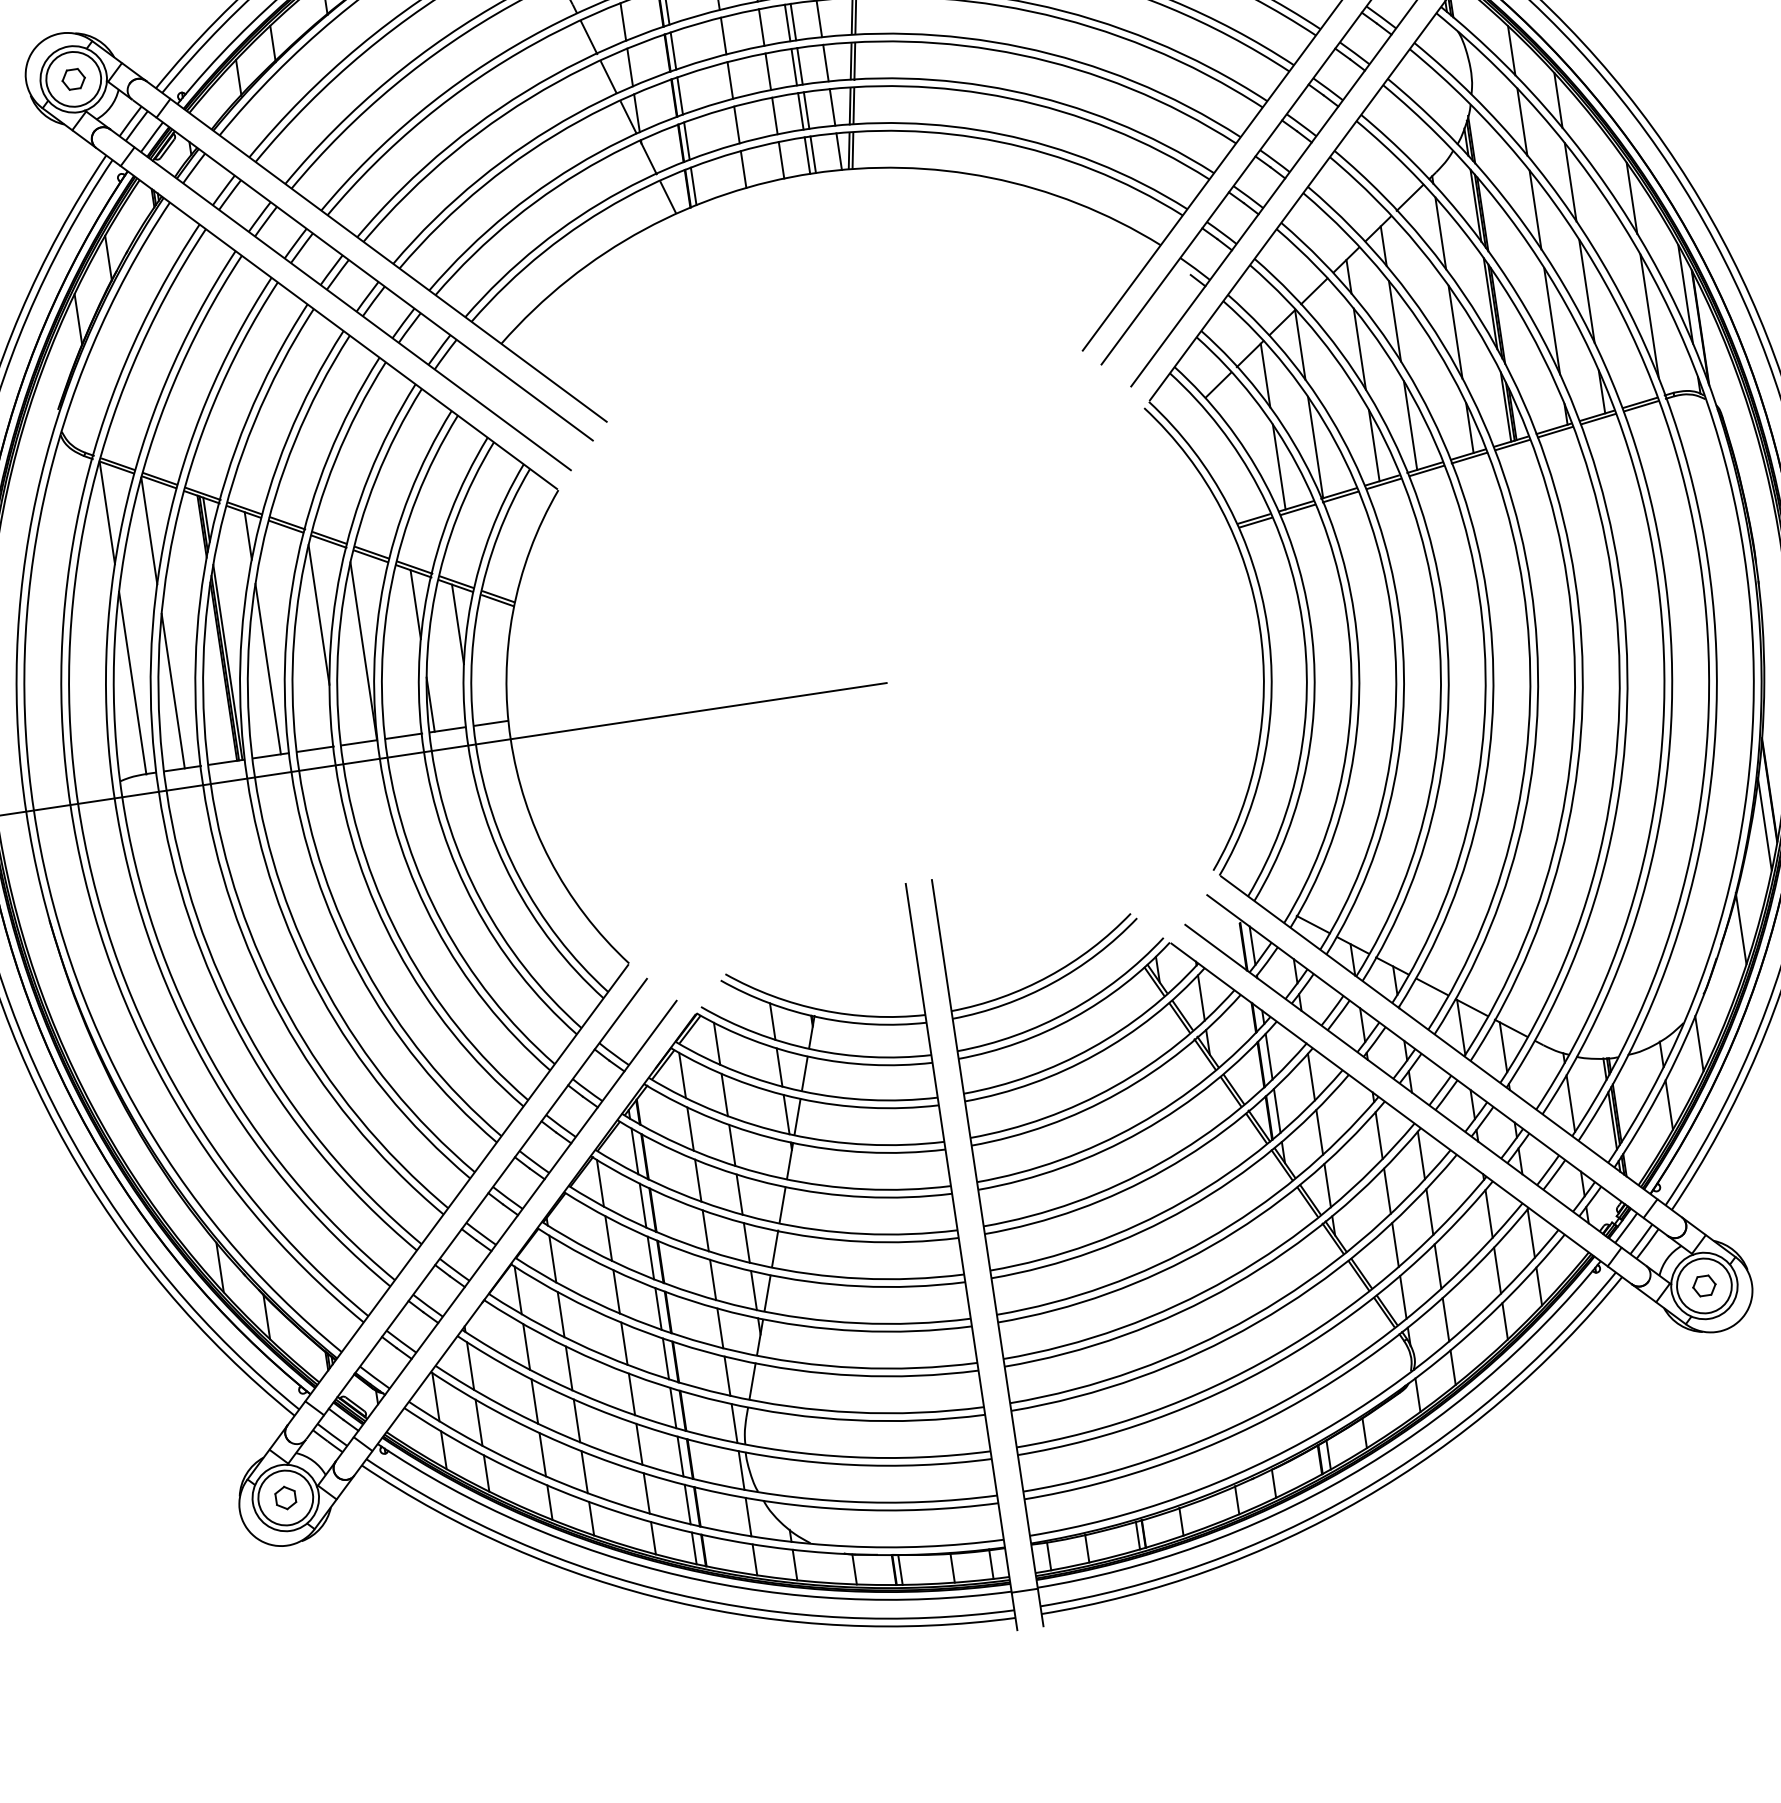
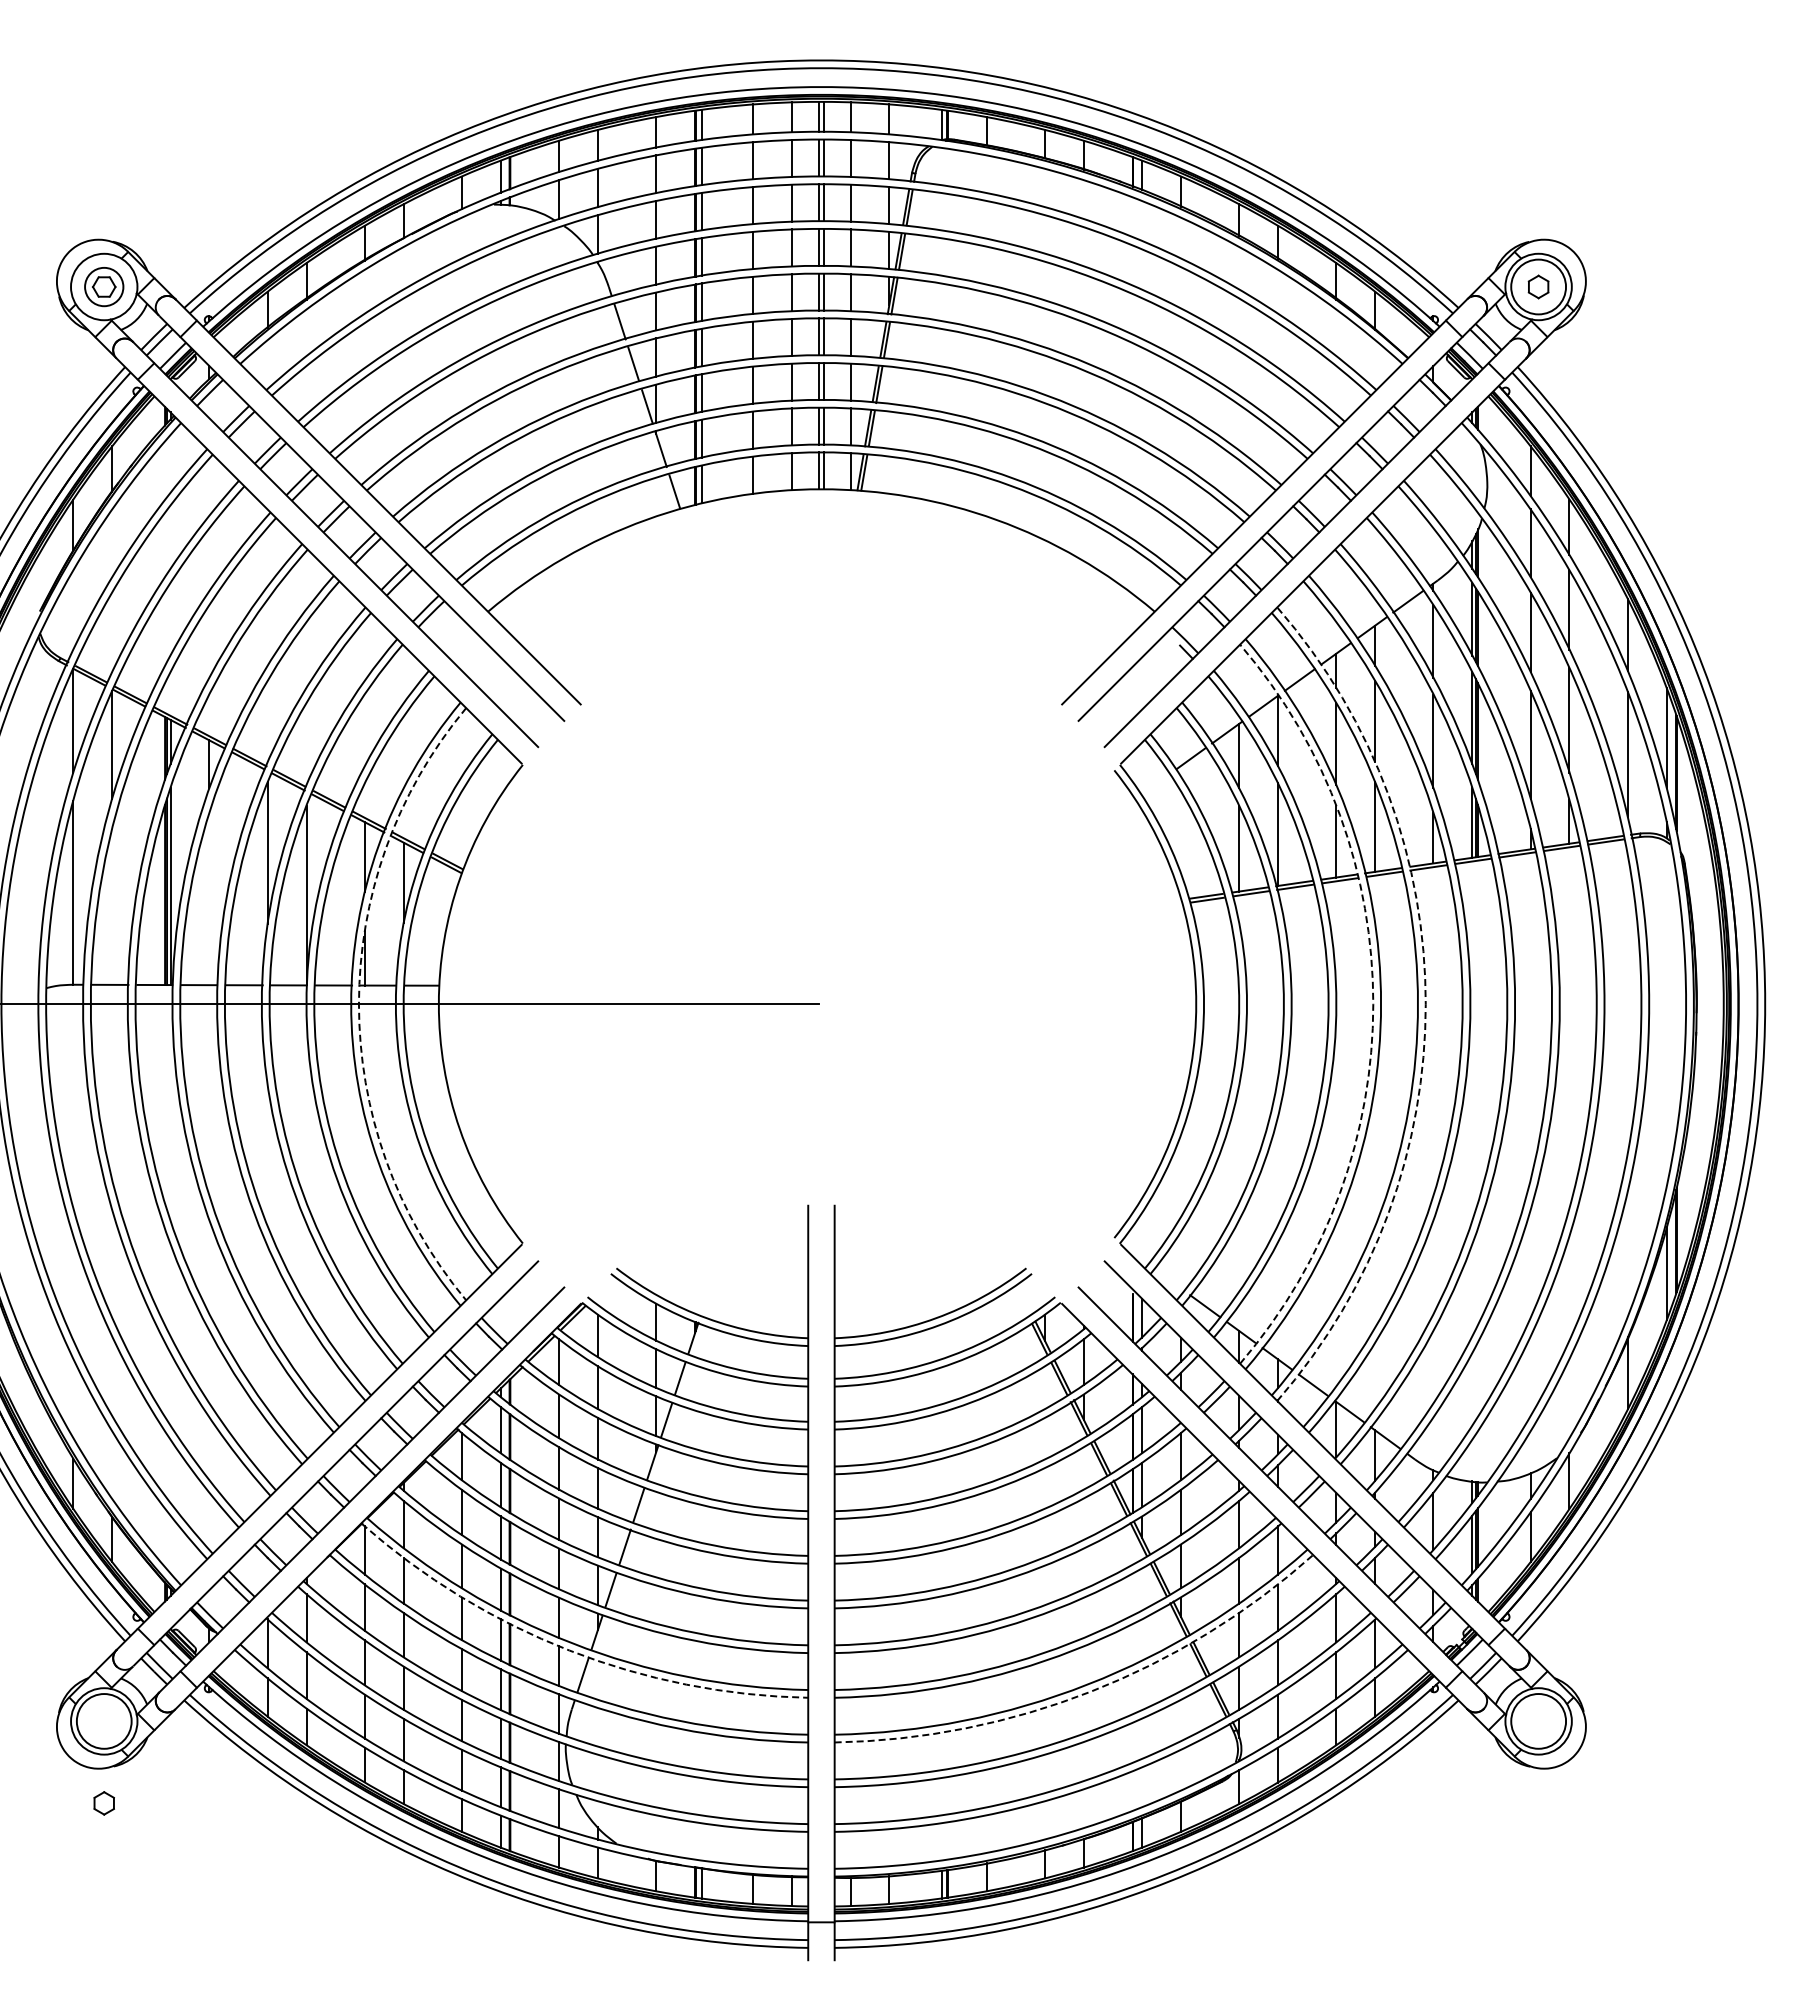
circle: (72, 78) -> (103, 286), size x0.7
arc: (1486, 593) -> (1425, 1004), solid -> dashed
arc: (1435, 601) -> (1373, 1004), solid -> dashed
line: (268, 669) -> (209, 899), removed
line: (173, 690) -> (112, 906), removed
arc: (431, 751) -> (358, 1004), solid -> dashed
part: (1704, 1286) -> (1538, 1721), removed
arc: (1256, 1322) -> (1090, 1691), solid -> dashed
arc: (735, 1359) -> (569, 1650), solid -> dashed
part: (285, 1498) -> (103, 1803), moved

